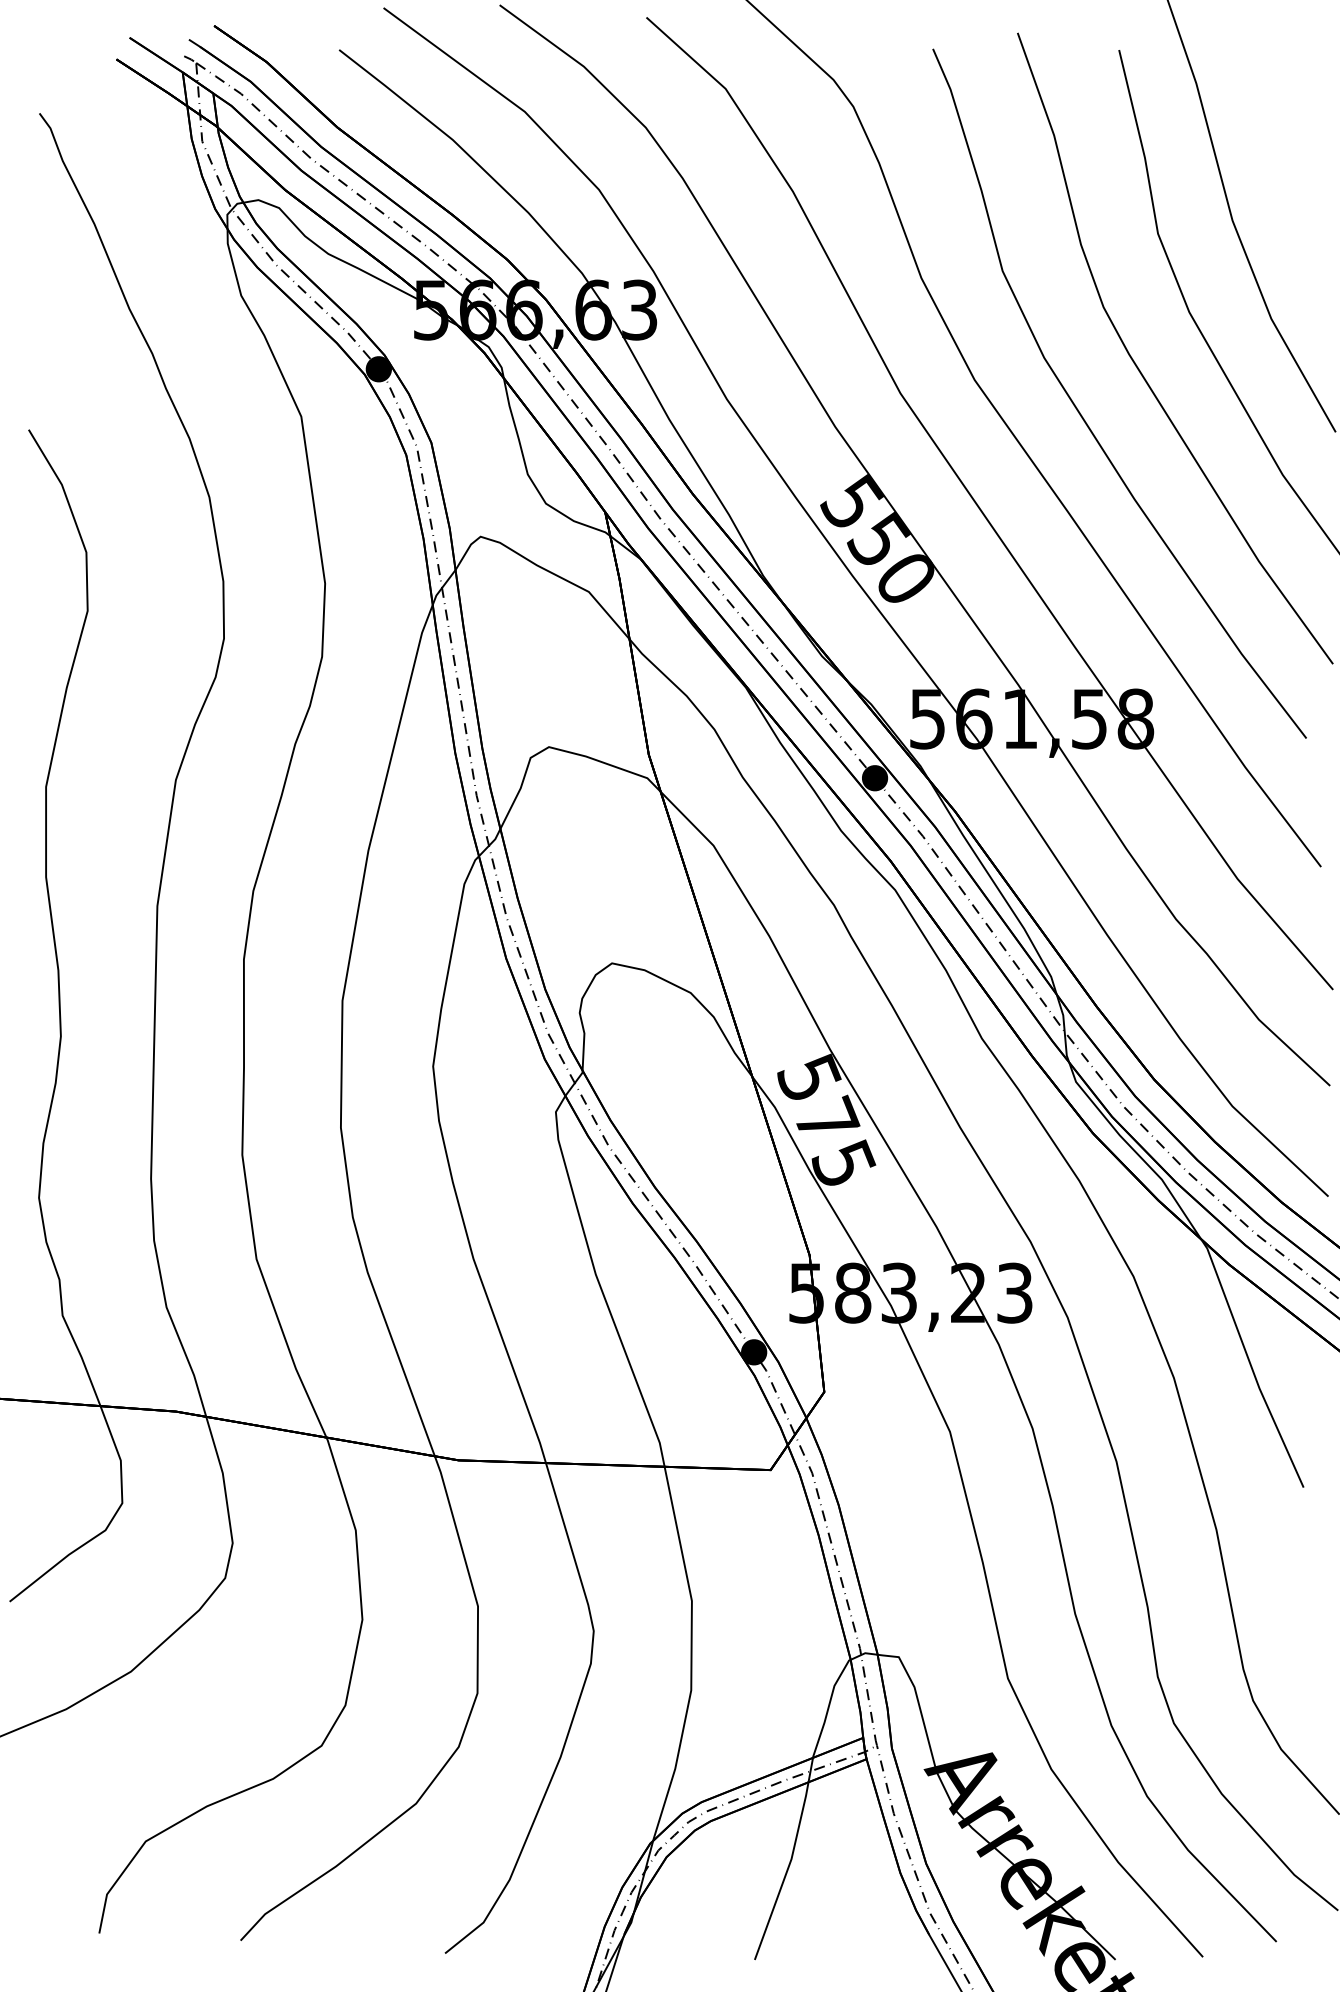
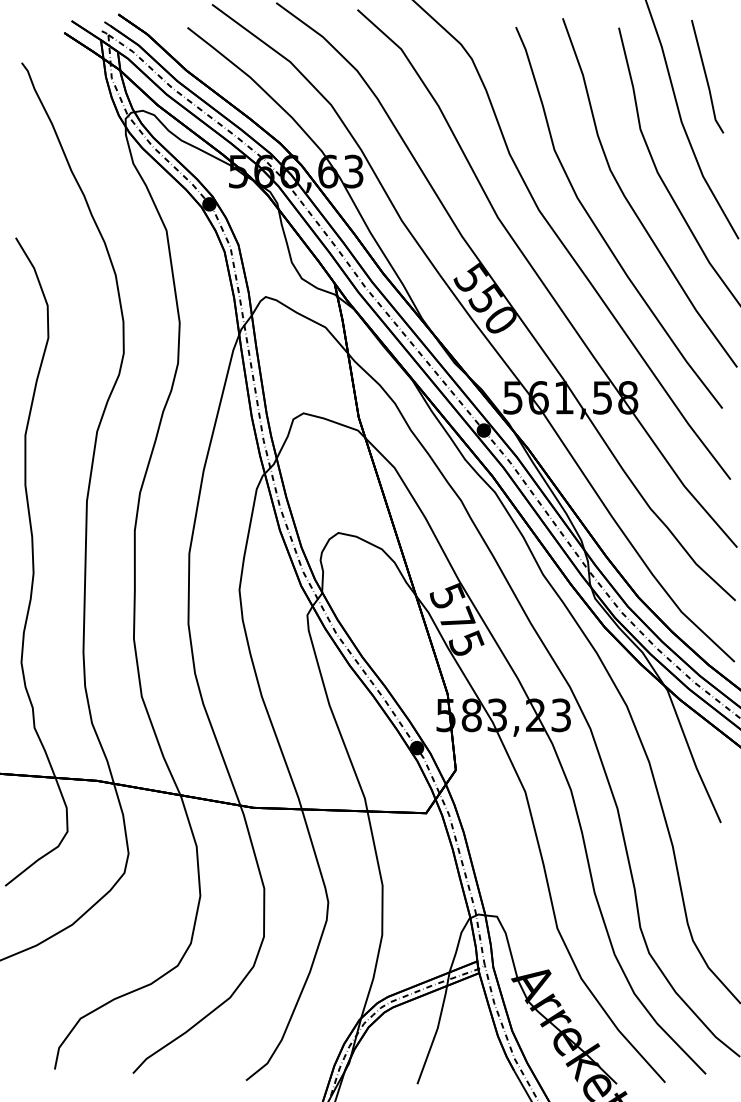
line: (1277, 138) -> (706, 76), added

